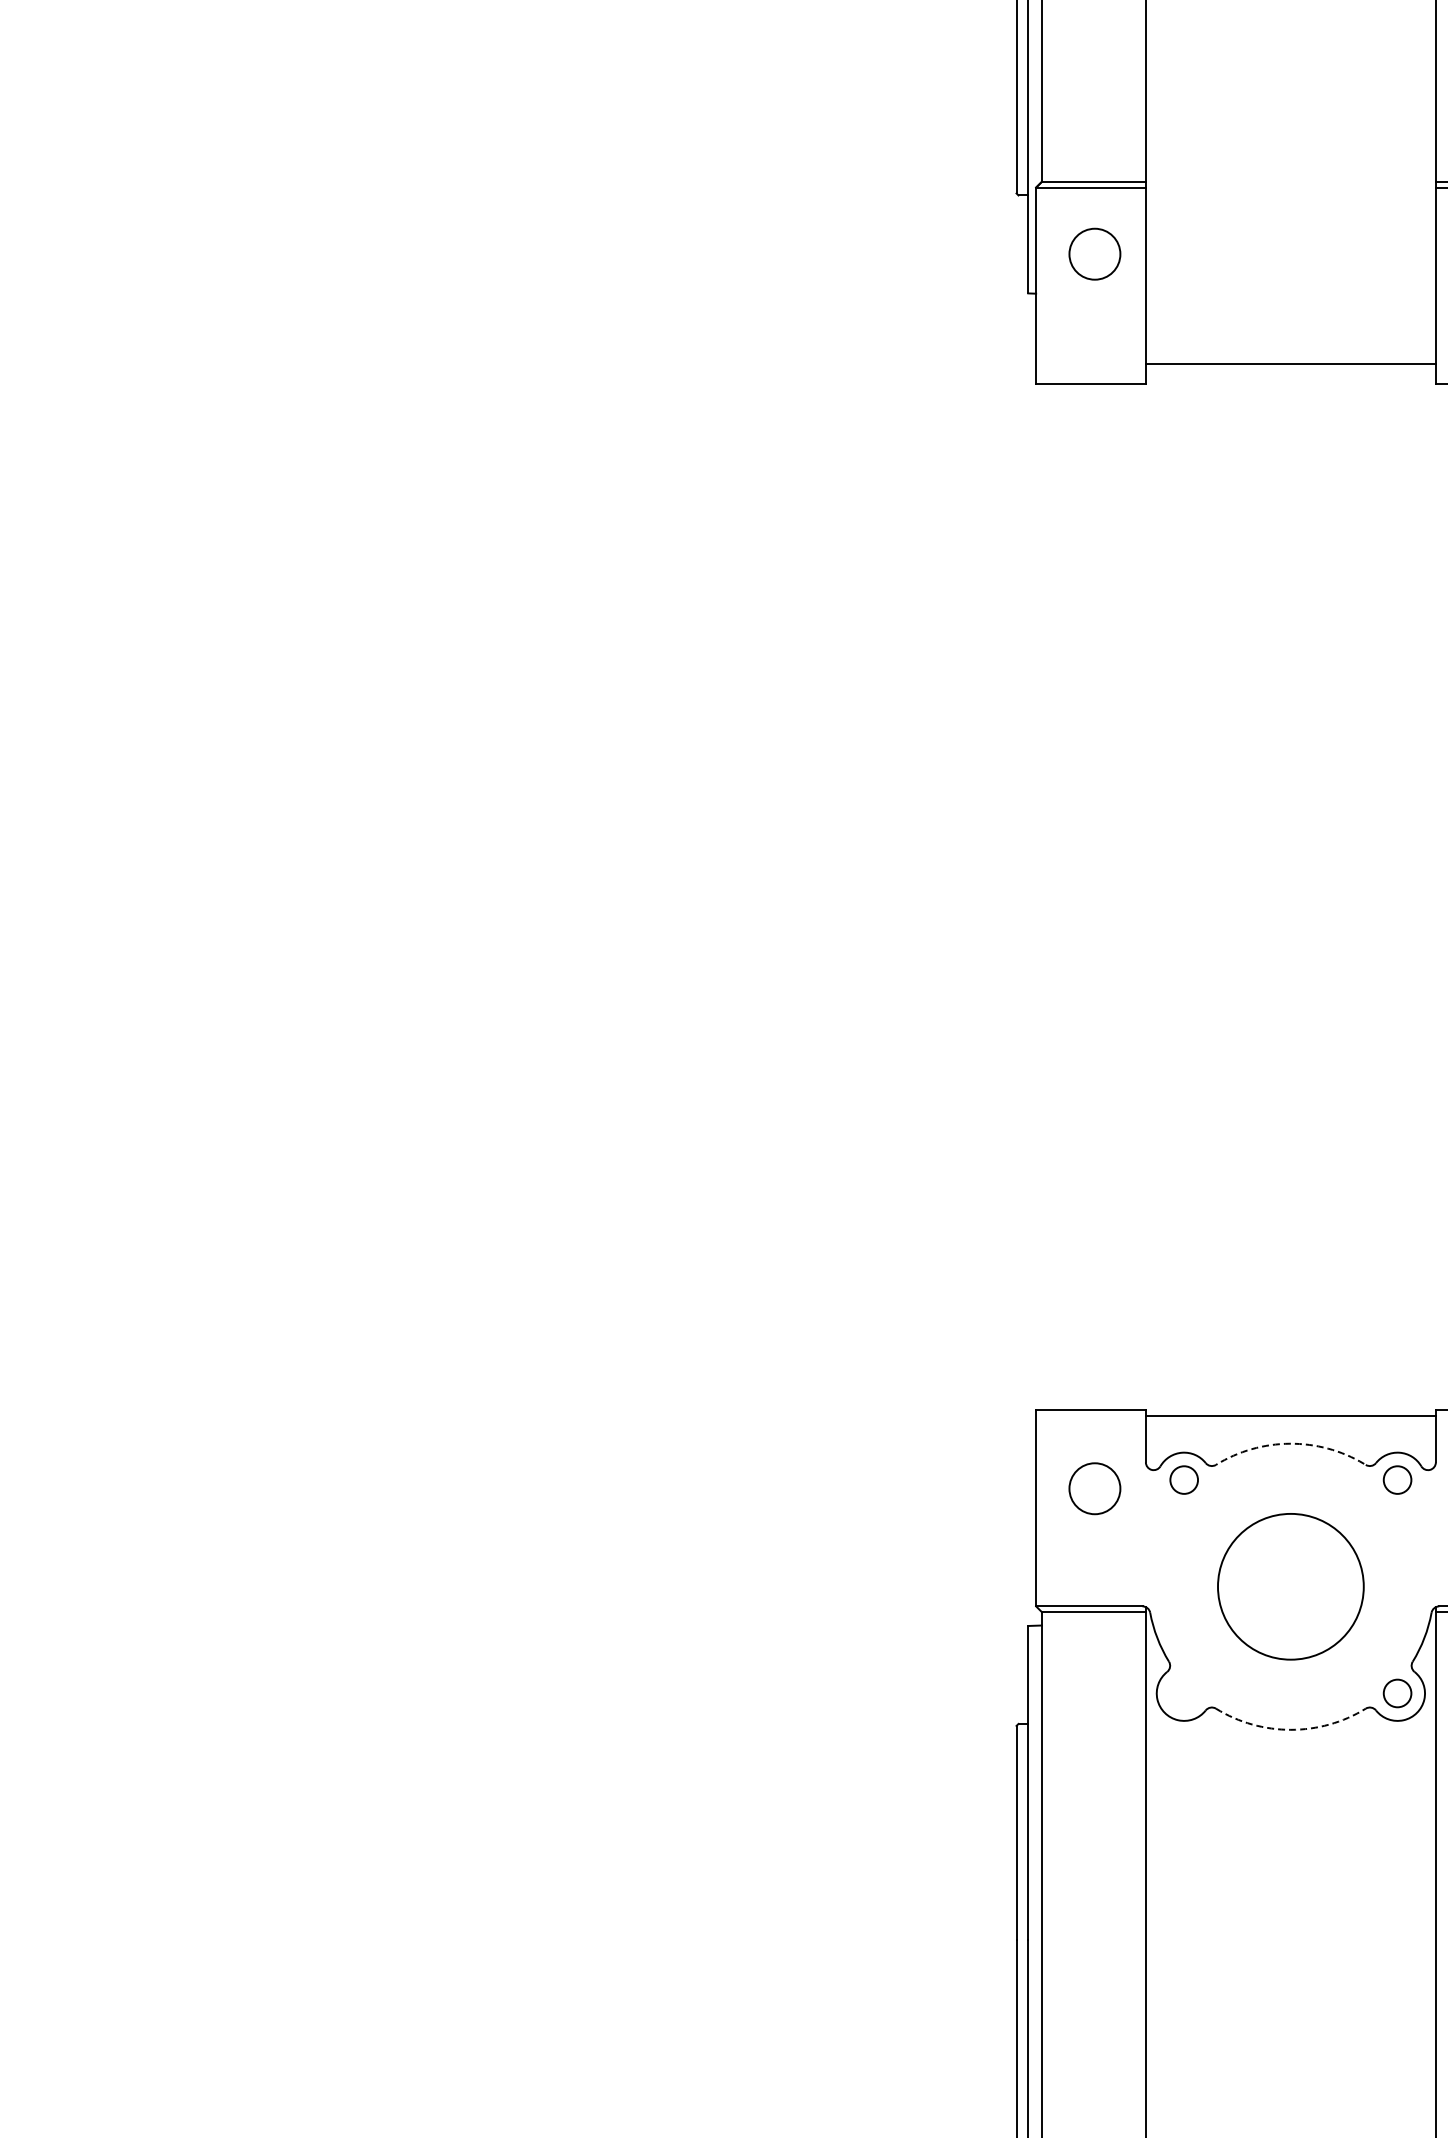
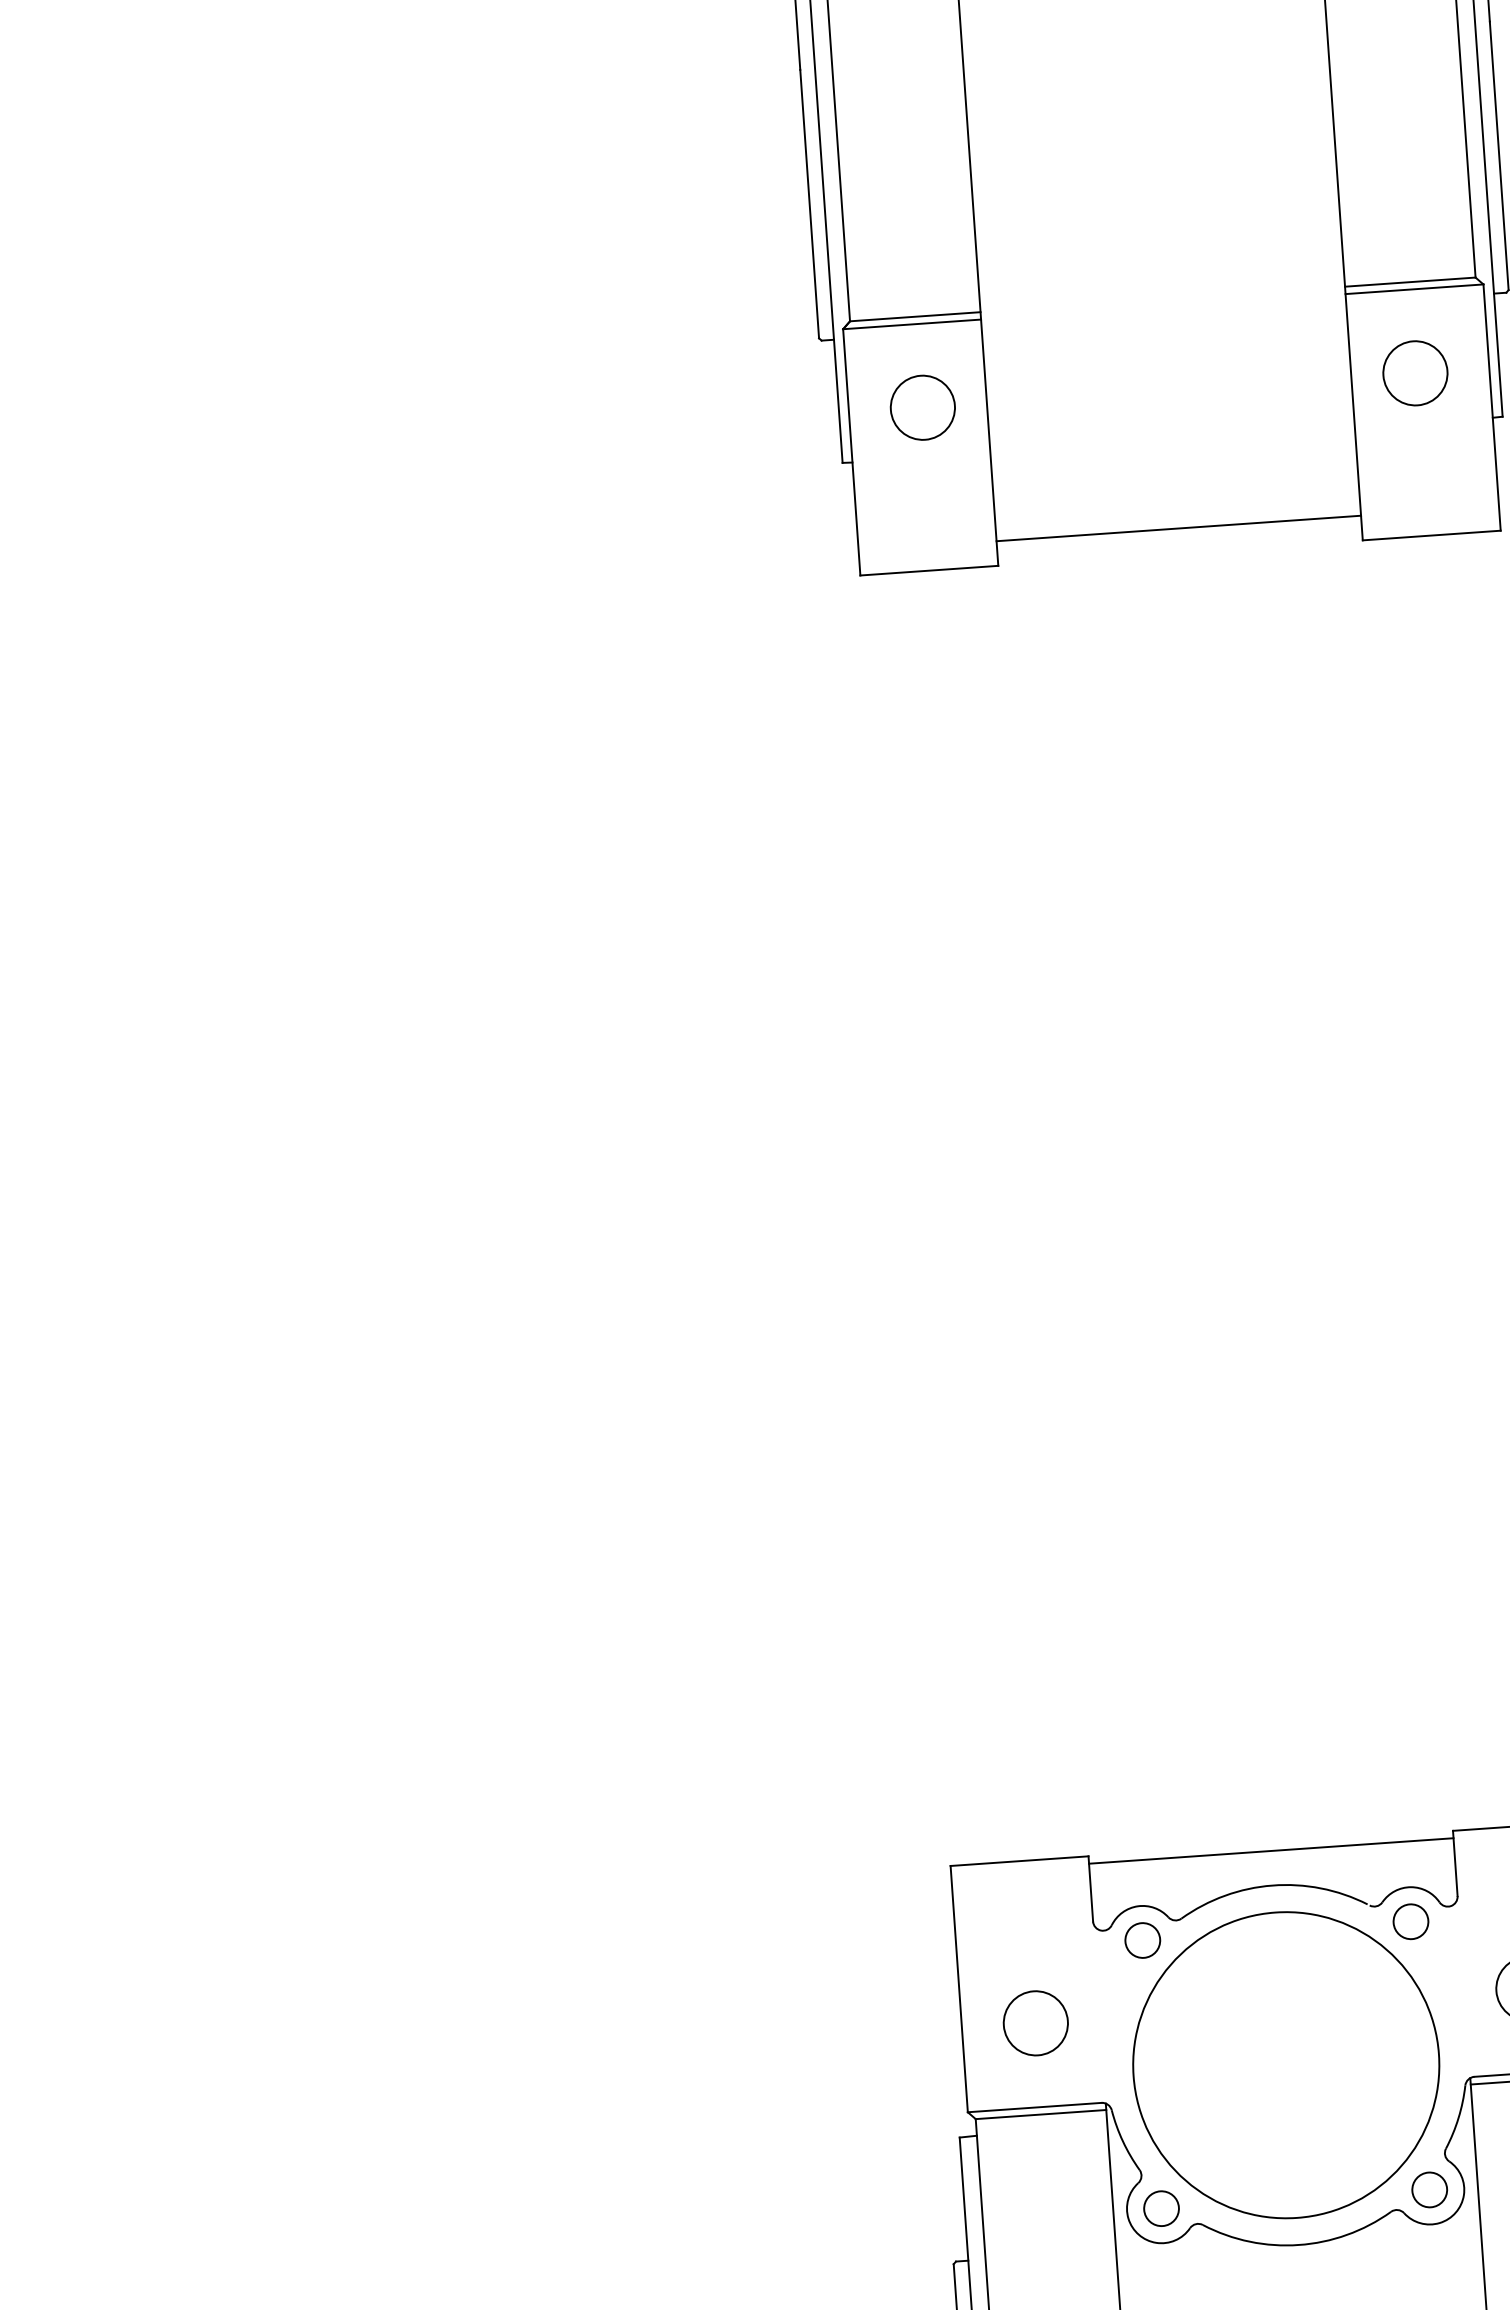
arc: (1289, 1443) -> (1271, 1885), dashed -> solid
circle: (1094, 1488) -> (1035, 2023), moved
circle: (1290, 1586) -> (1285, 2064), size x1.67
circle: (1183, 1693) -> (1160, 2208), added
arc: (1290, 1729) -> (1298, 2244), dashed -> solid

